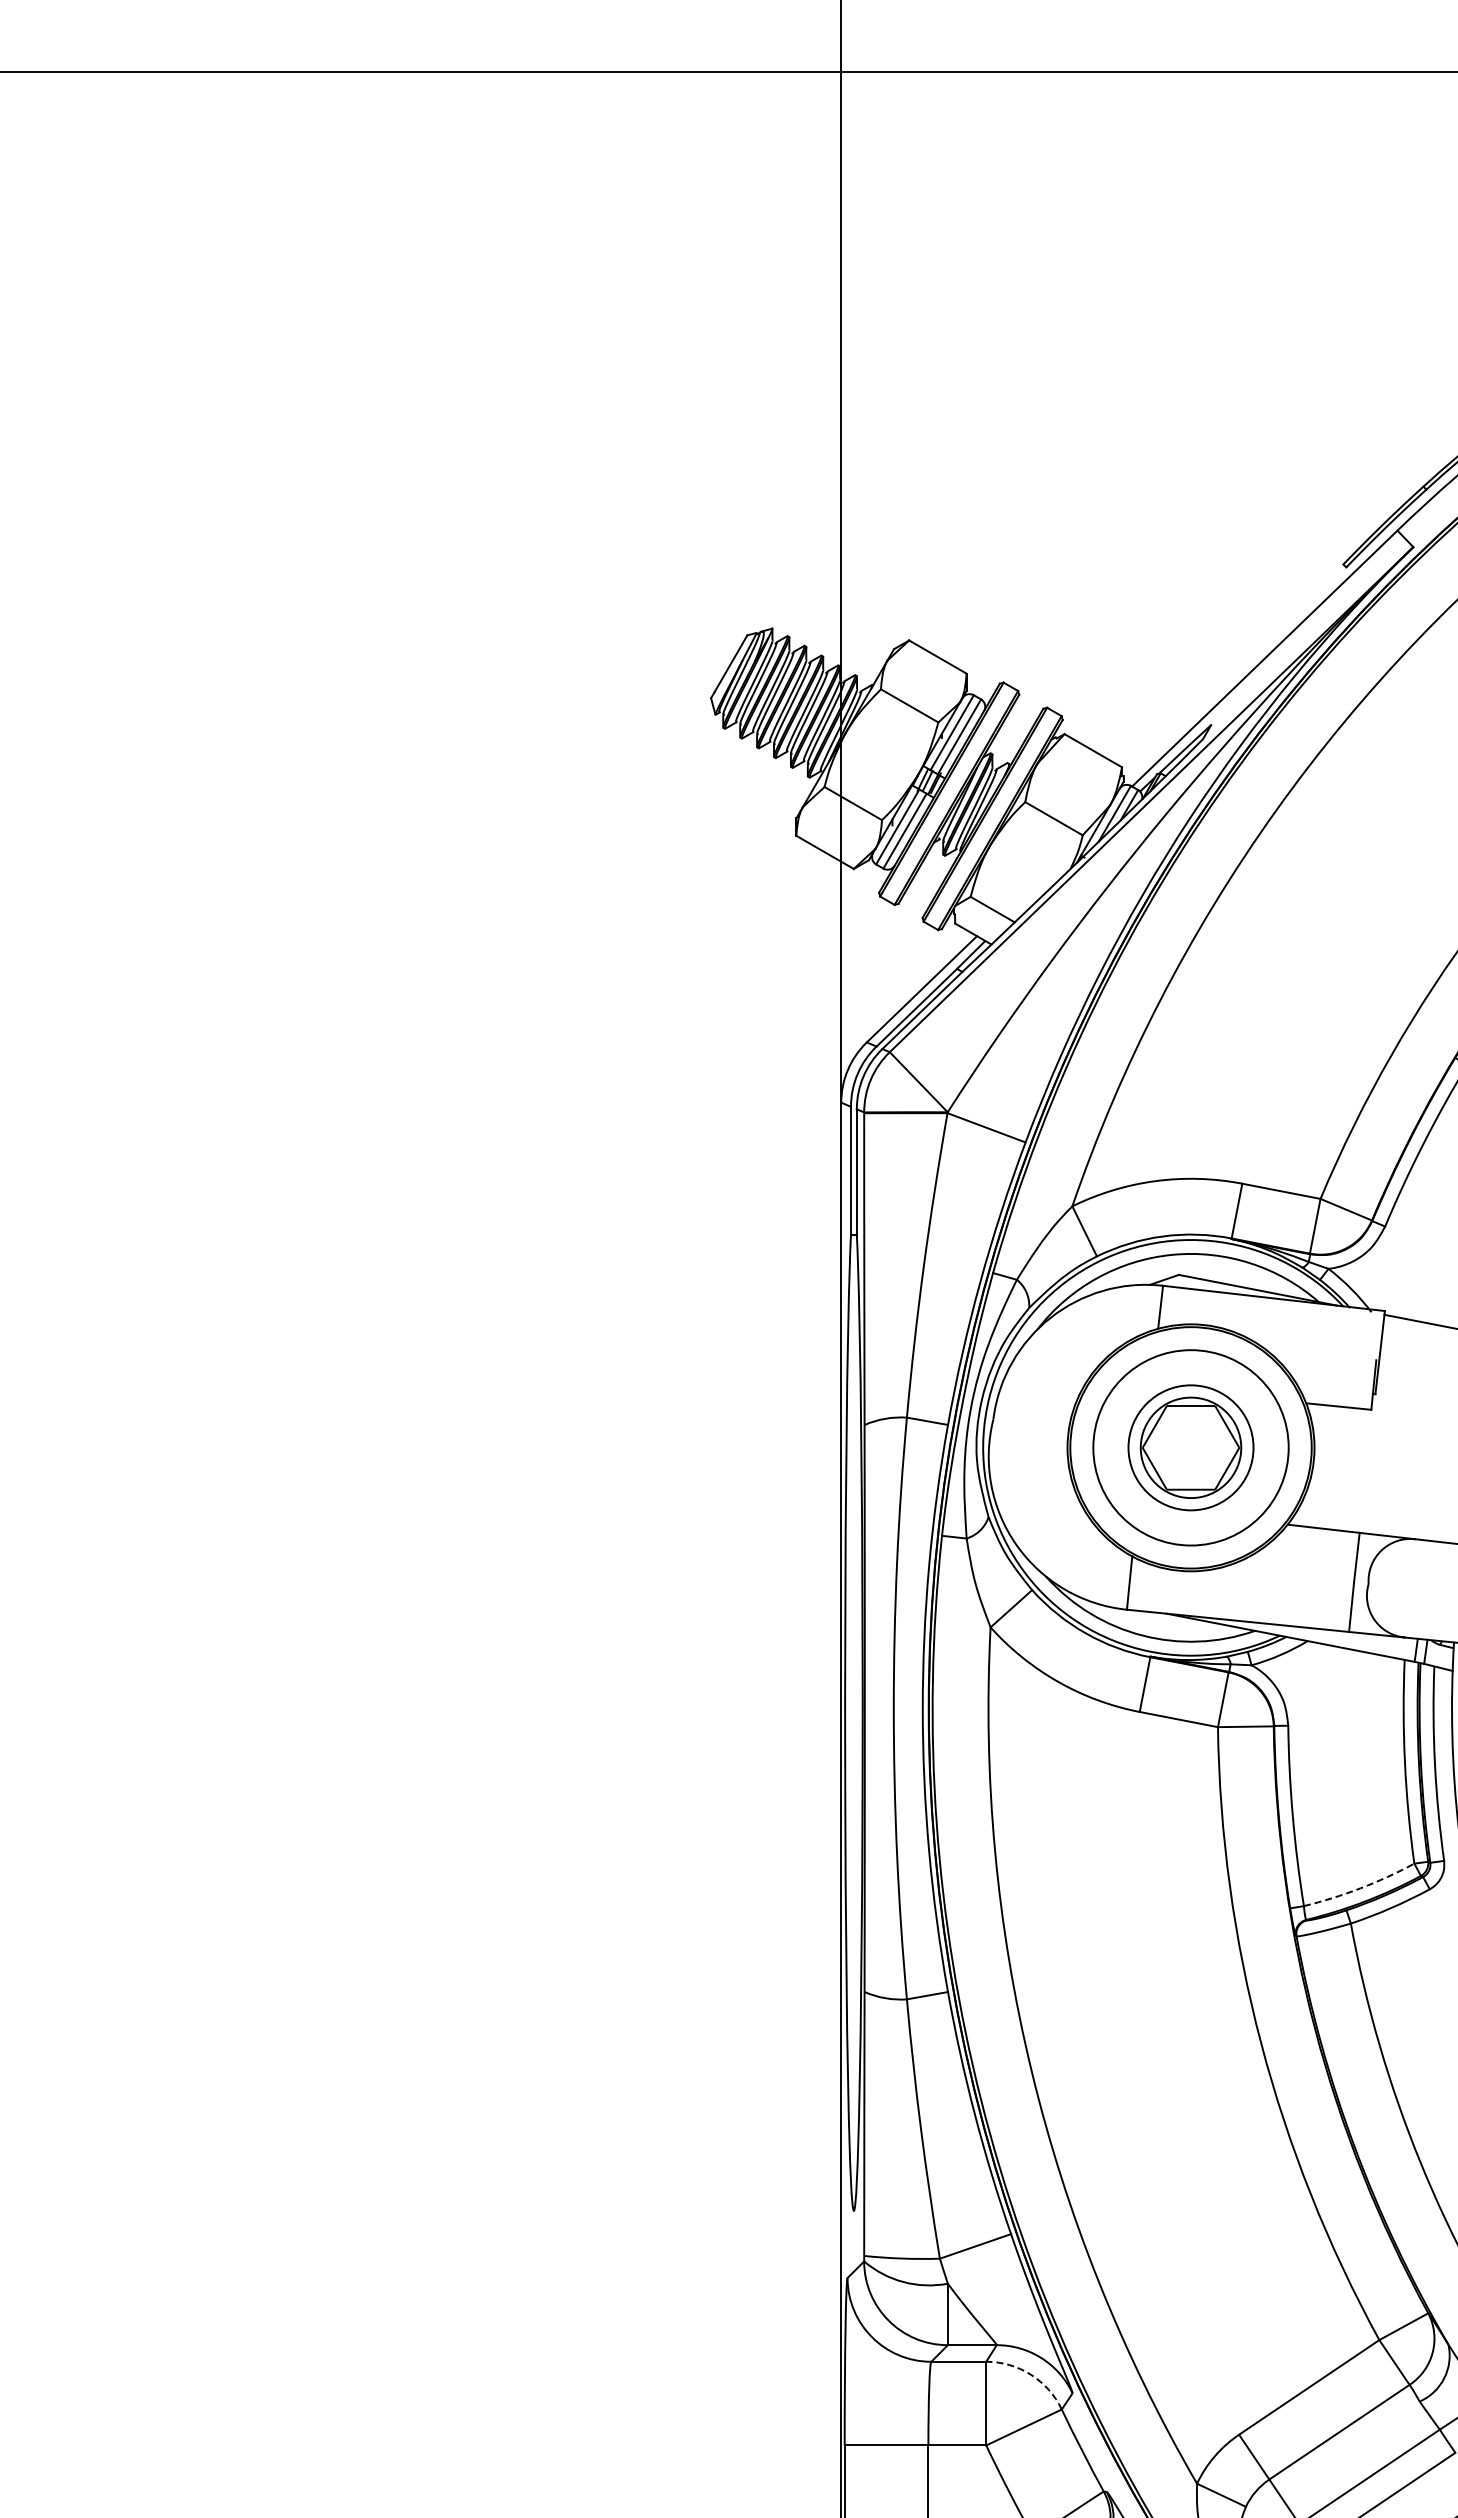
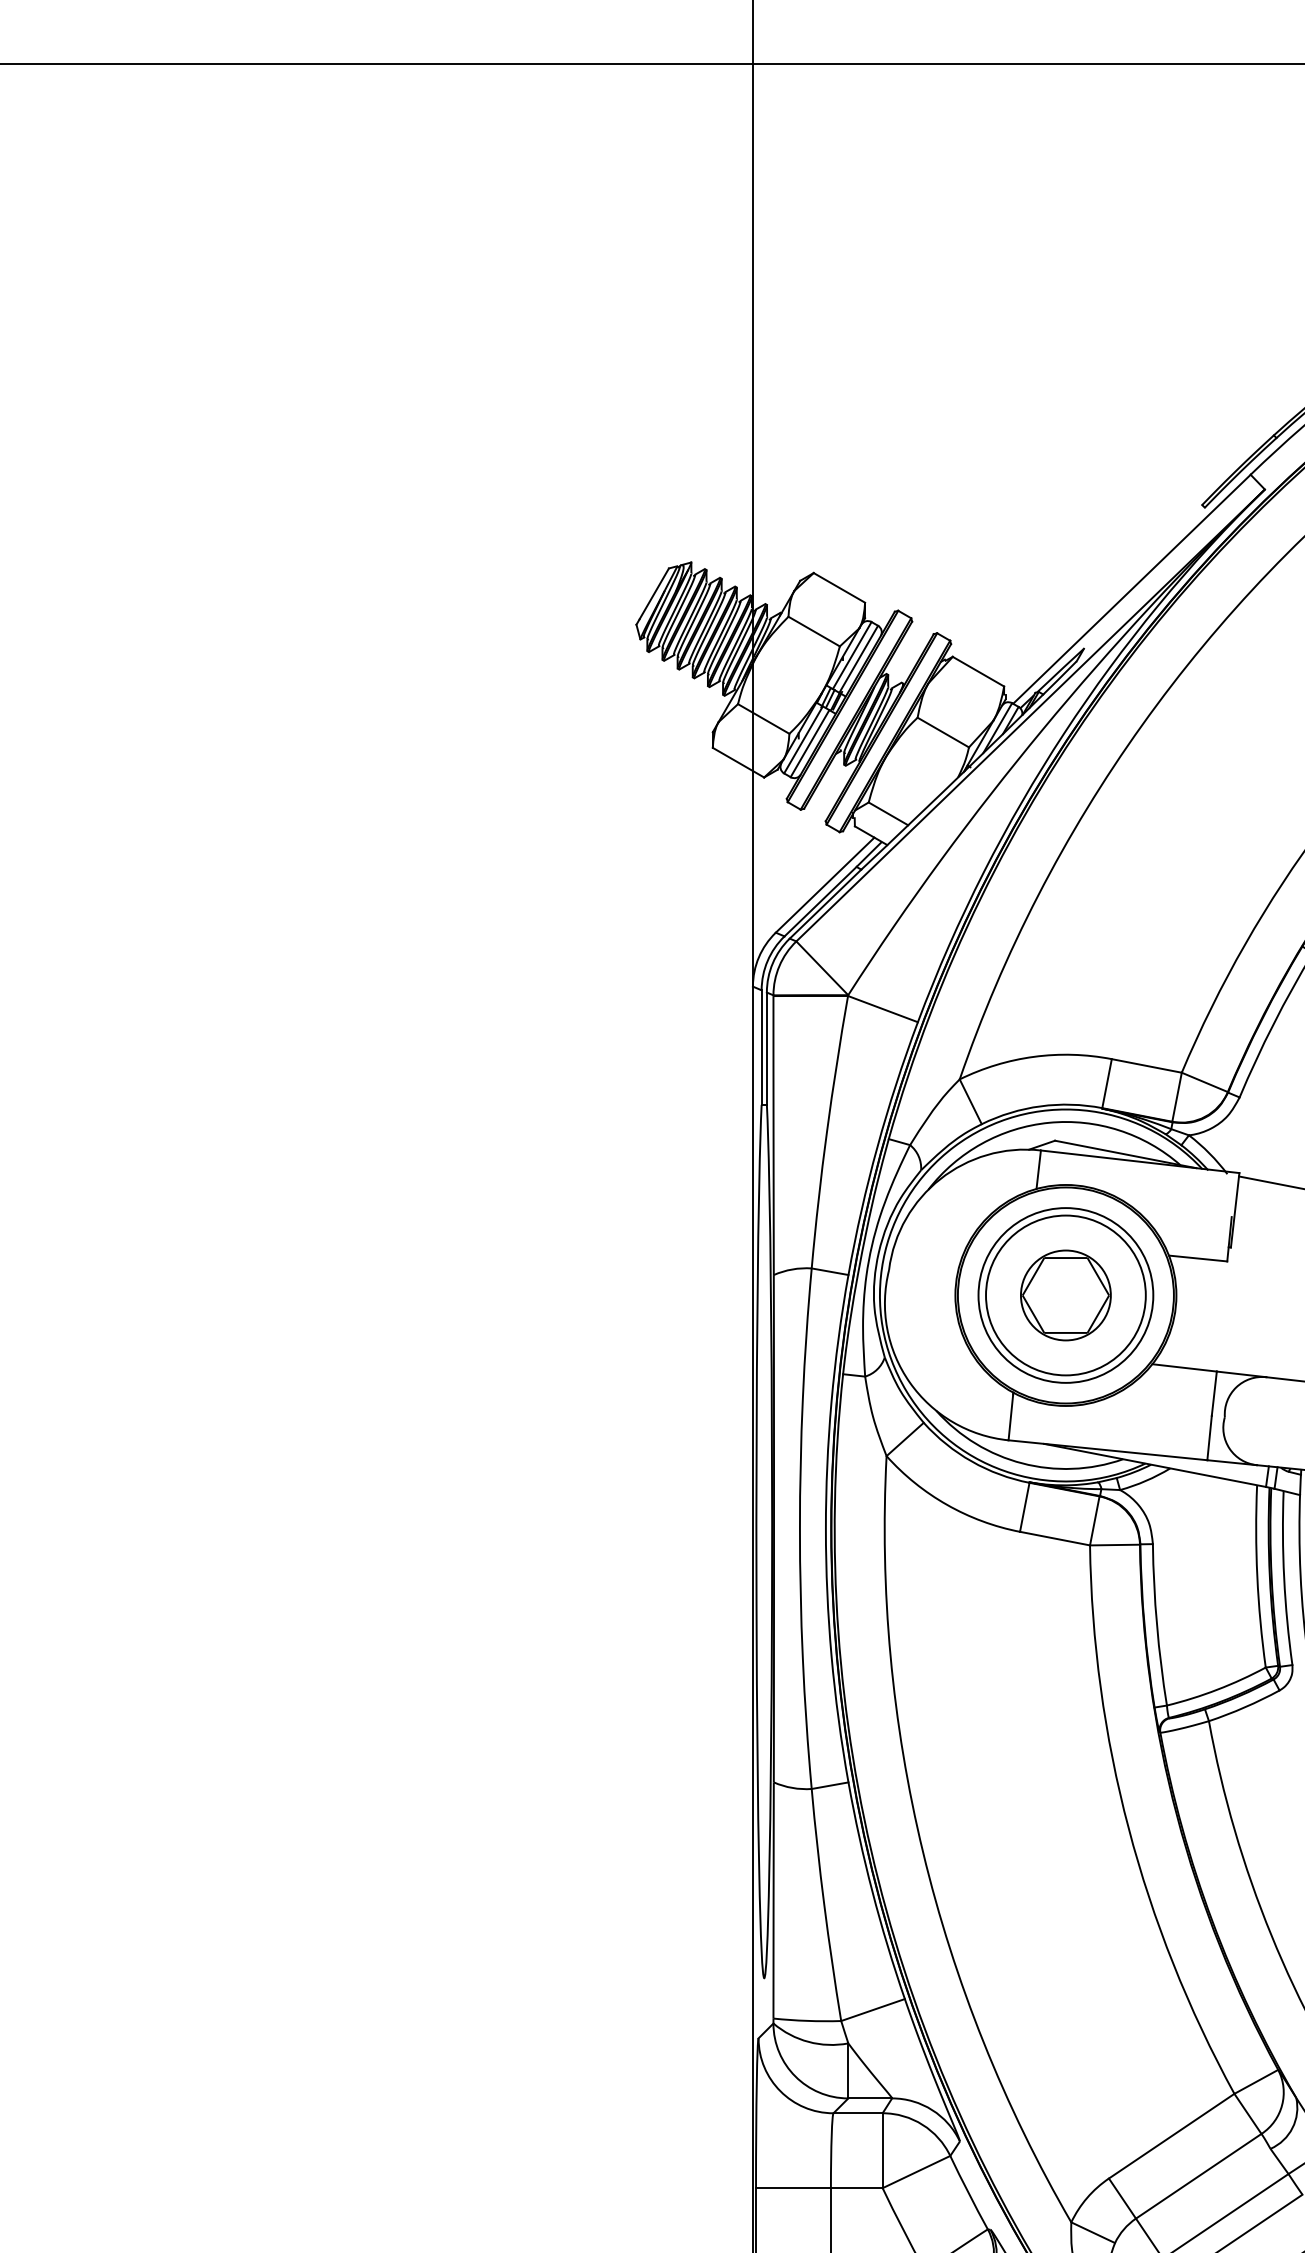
circle: (1190, 1447) -> (1065, 1295), size x1.43
arc: (1360, 1888) -> (1217, 1689), dashed -> solid
arc: (1030, 2374) -> (922, 2124), dashed -> solid

